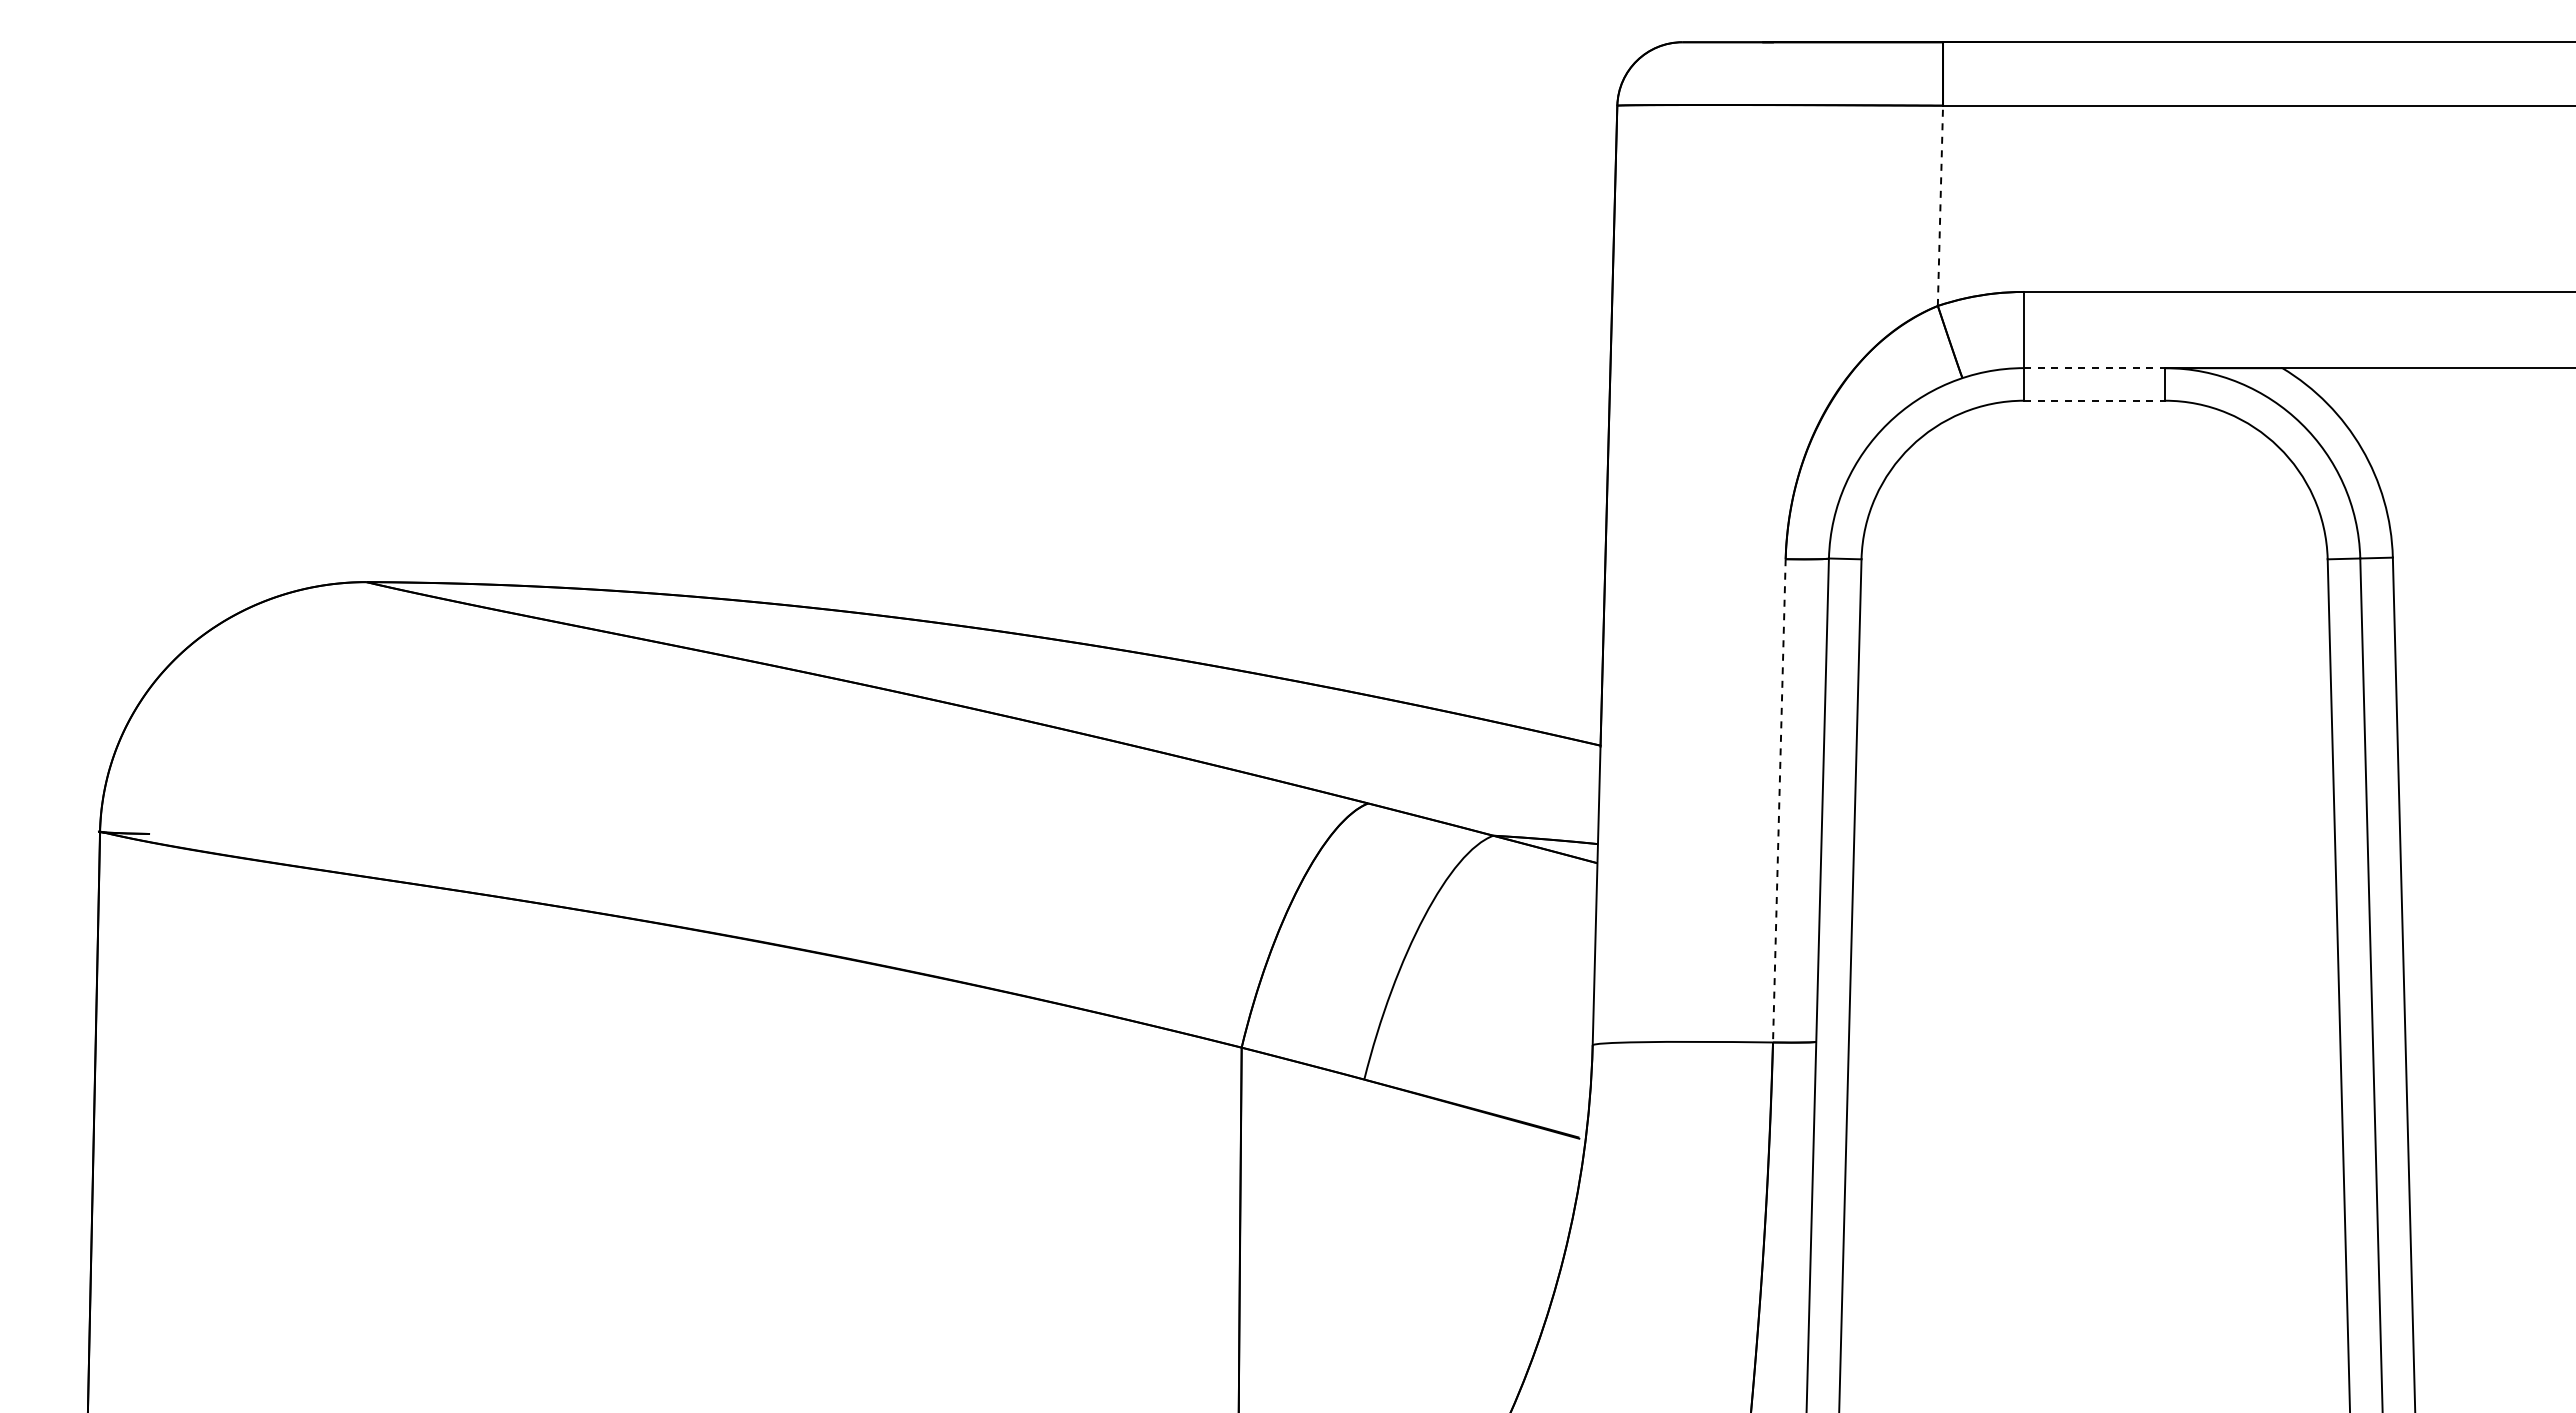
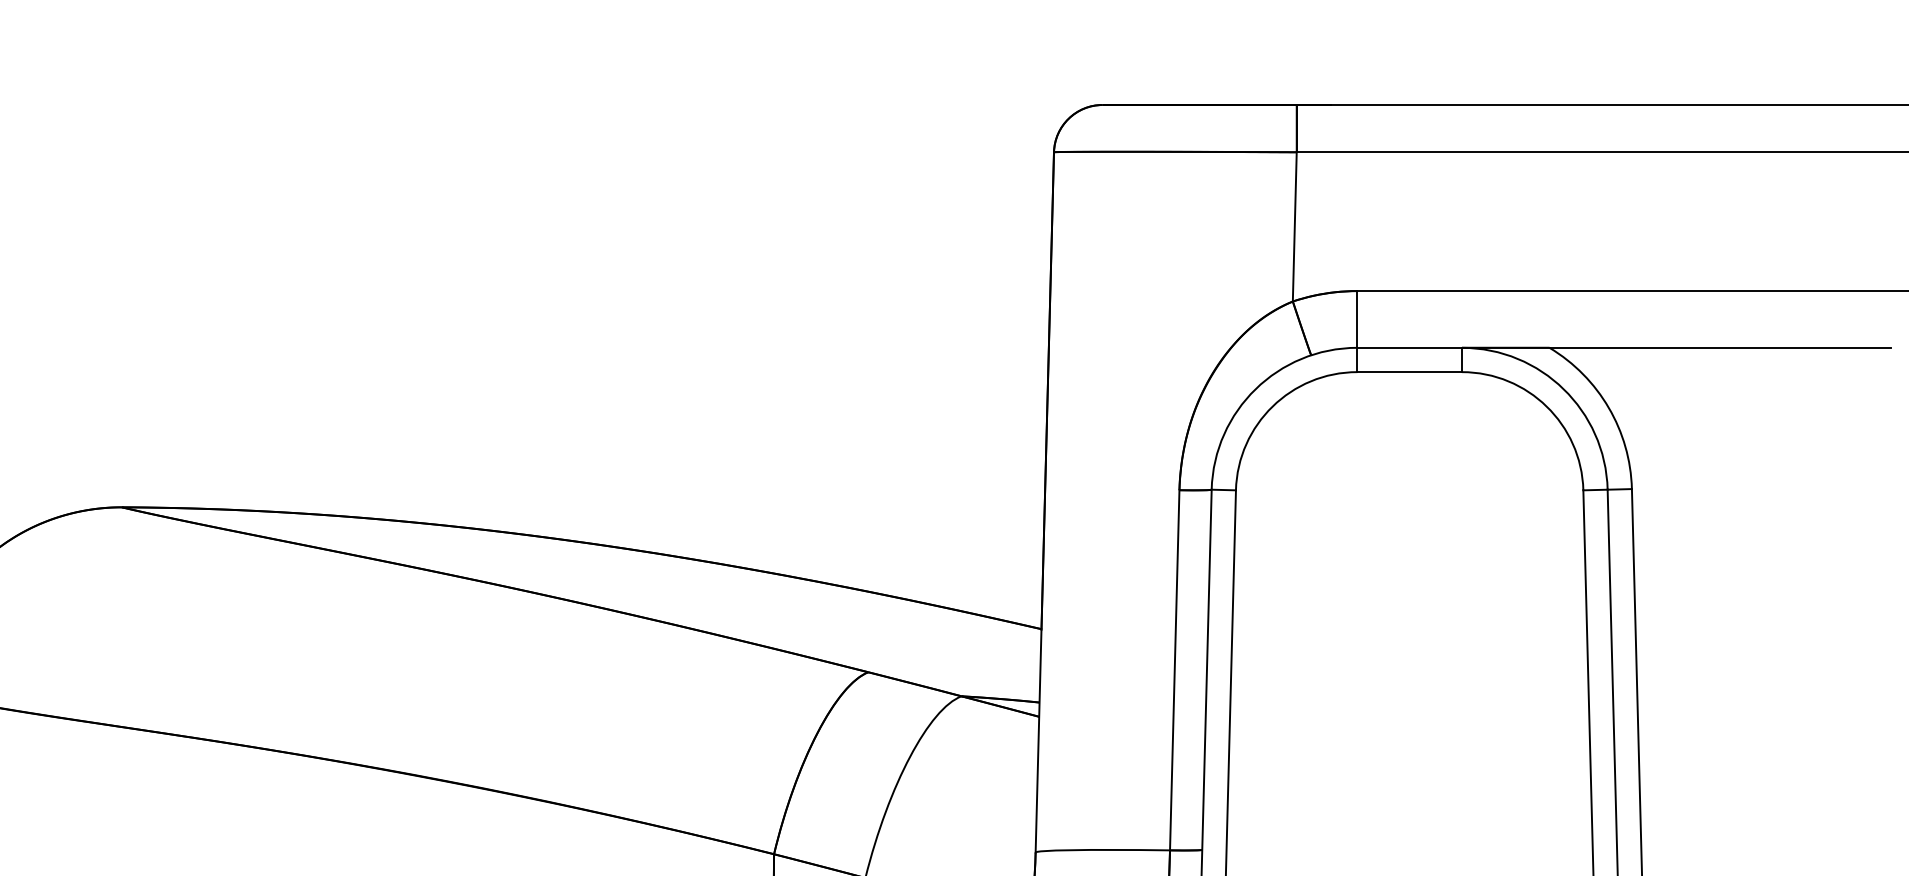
line: (1940, 205) -> (1294, 226), dashed -> solid
line: (2095, 368) -> (1410, 348), dashed -> solid
line: (2095, 400) -> (1410, 371), dashed -> solid
line: (1779, 800) -> (1174, 670), dashed -> solid

